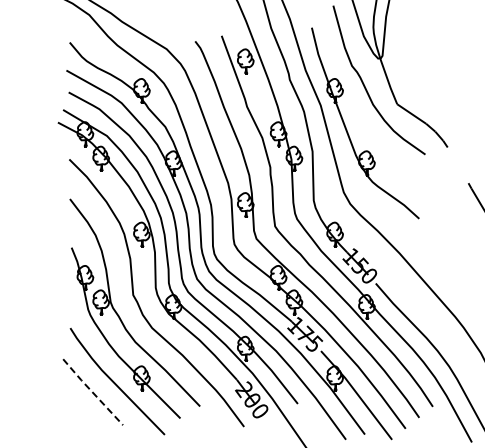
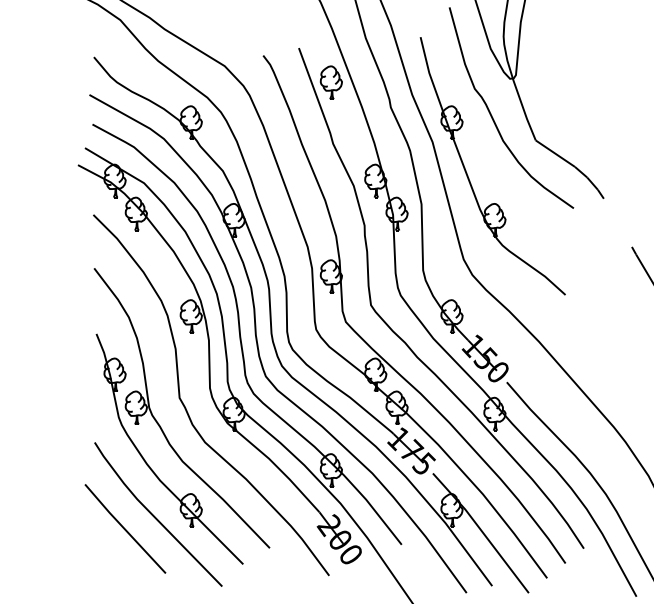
line: (92, 392) -> (124, 529), dashed -> solid

